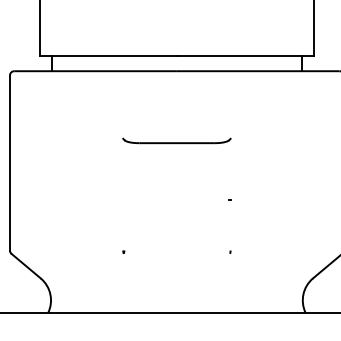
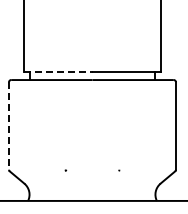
line: (108, 56) -> (58, 72), solid -> dashed
part: (176, 140) -> (92, 114), removed
line: (10, 162) -> (9, 125), solid -> dashed

